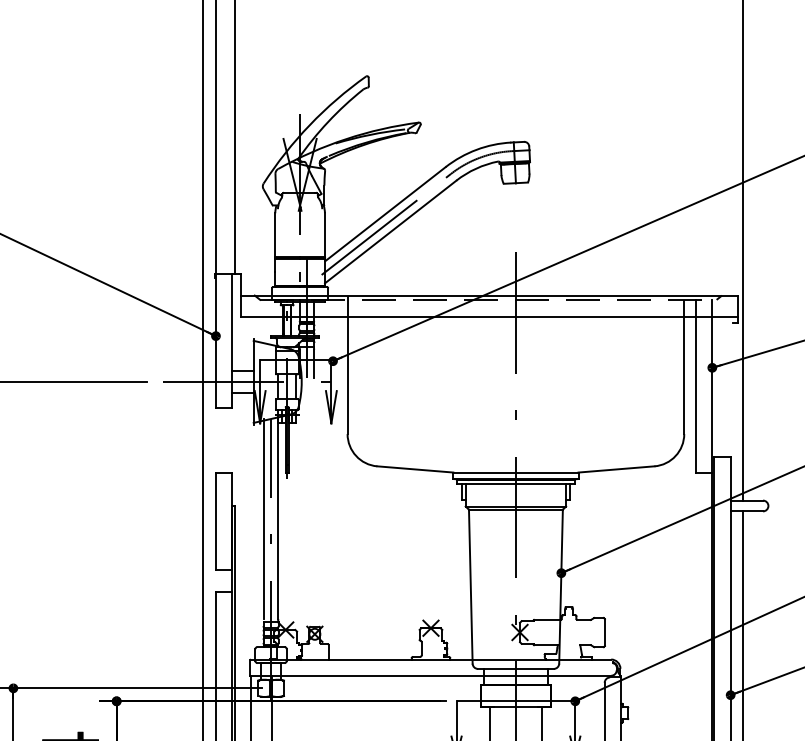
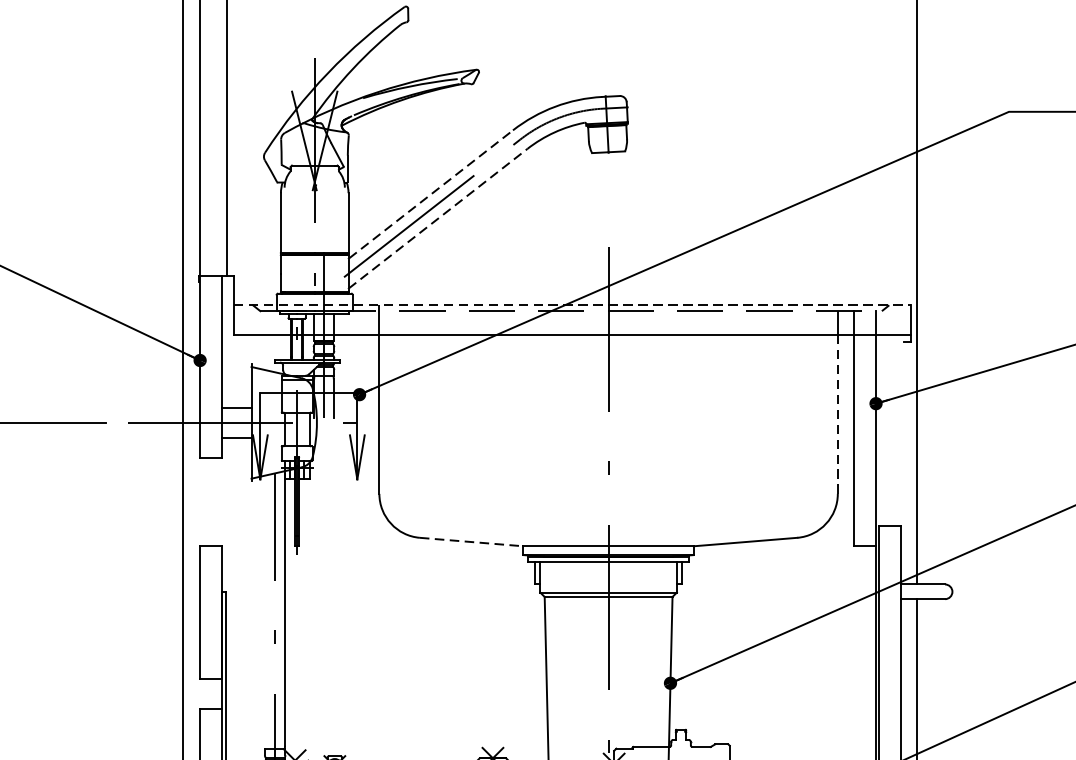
line: (385, 213) -> (431, 193), solid -> dashed
line: (391, 231) -> (439, 218), solid -> dashed
line: (489, 295) -> (572, 305), solid -> dashed
line: (684, 376) -> (838, 415), solid -> dashed
line: (415, 469) -> (471, 542), solid -> dashed
line: (263, 519) -> (264, 610), removed

